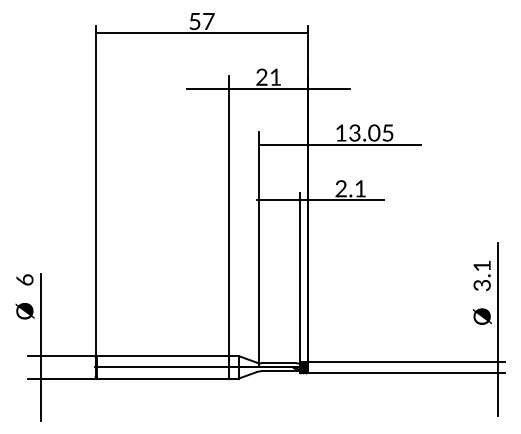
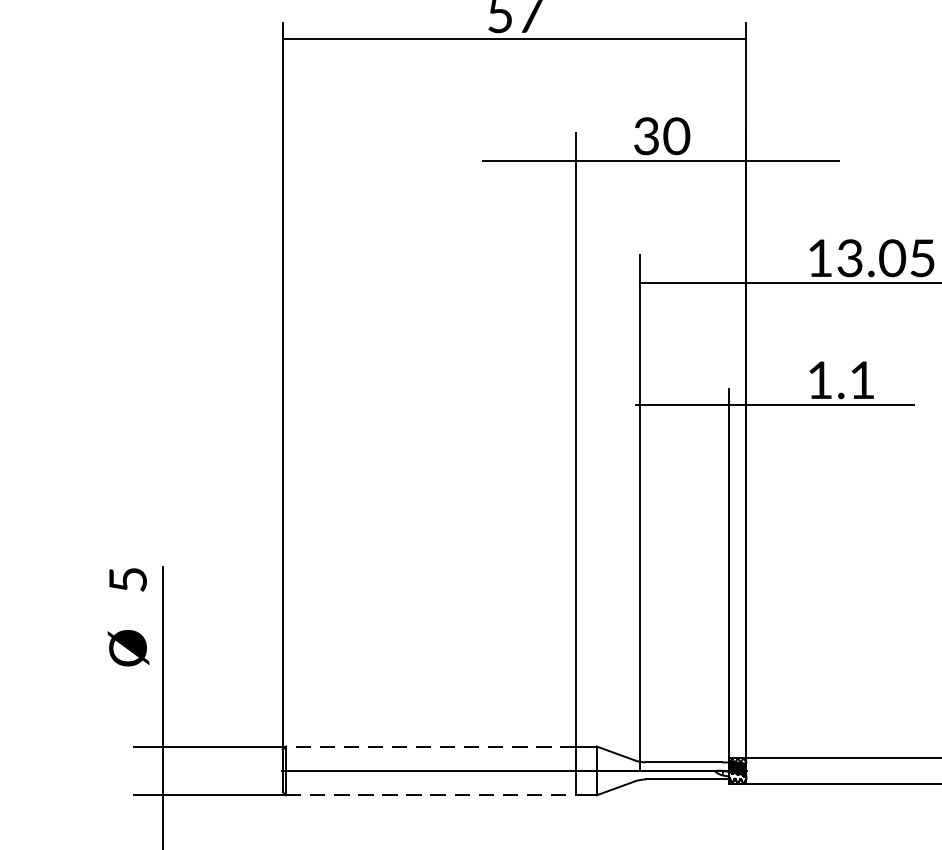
text: (268, 76) -> (661, 134), 21 -> 30
text: (340, 188) -> (818, 379), 2.1 -> 1.1
text: (24, 279) -> (127, 578), 6 -> 5
line: (162, 356) -> (429, 747), solid -> dashed
line: (163, 378) -> (431, 795), solid -> dashed

